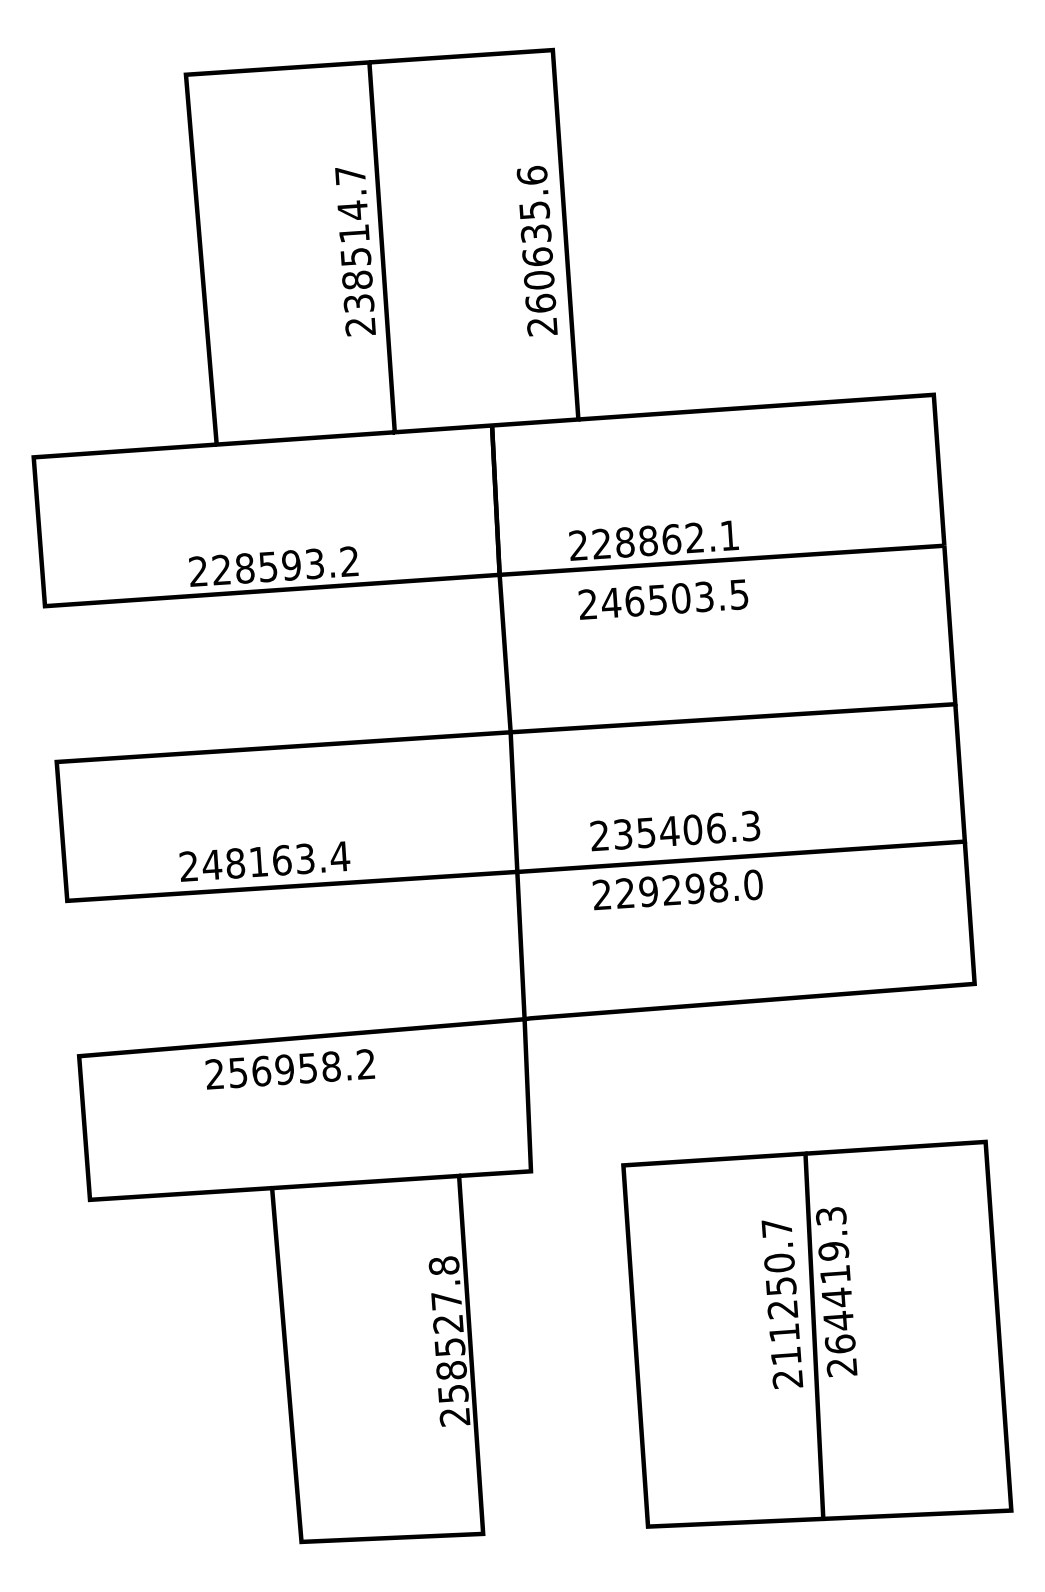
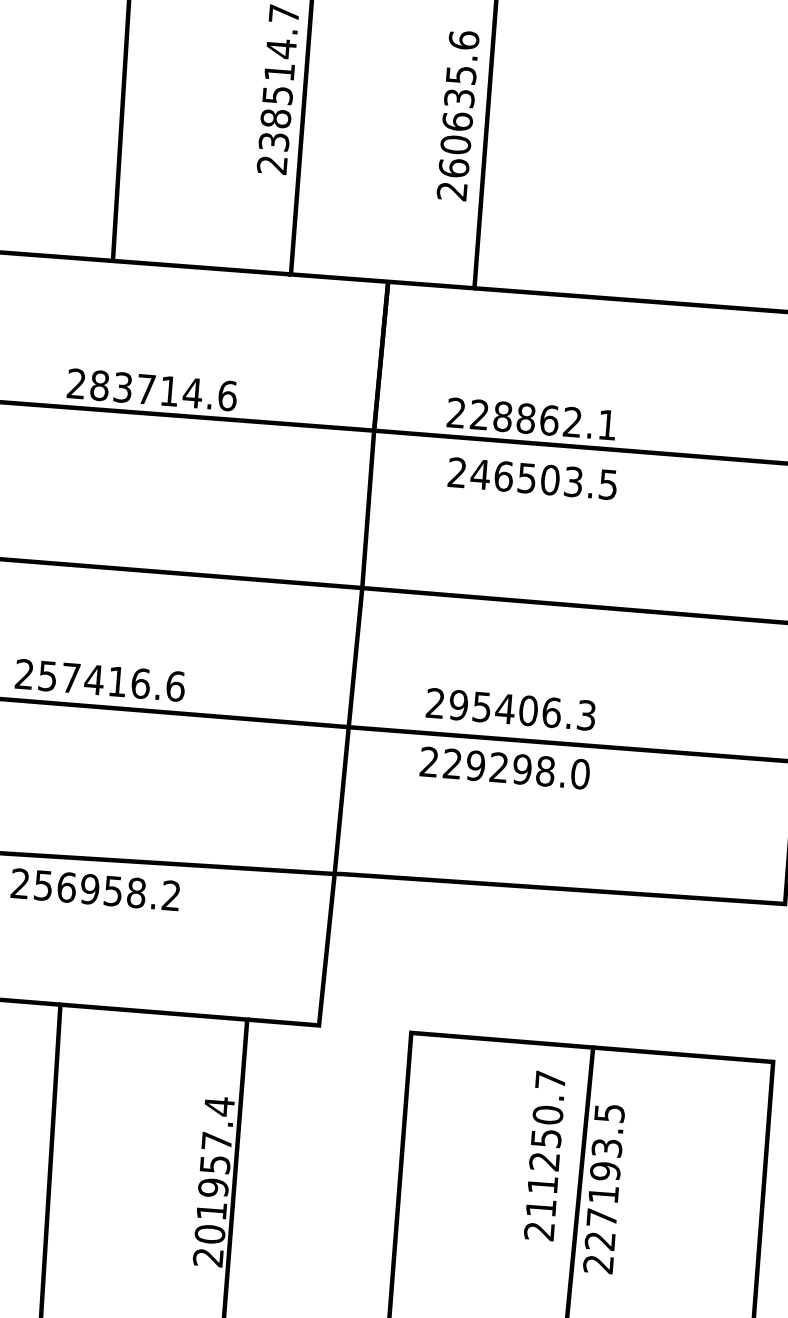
text: (285, 565) -> (163, 390), 228593.2 -> 283714.6
text: (622, 834) -> (458, 705), 235406.3 -> 295406.3
text: (276, 860) -> (112, 681), 248163.4 -> 257416.6
text: (835, 1280) -> (604, 1177), 264419.3 -> 227193.5
text: (782, 1304) -> (544, 1156), moved
text: (448, 1329) -> (214, 1170), 258527.8 -> 201957.4

